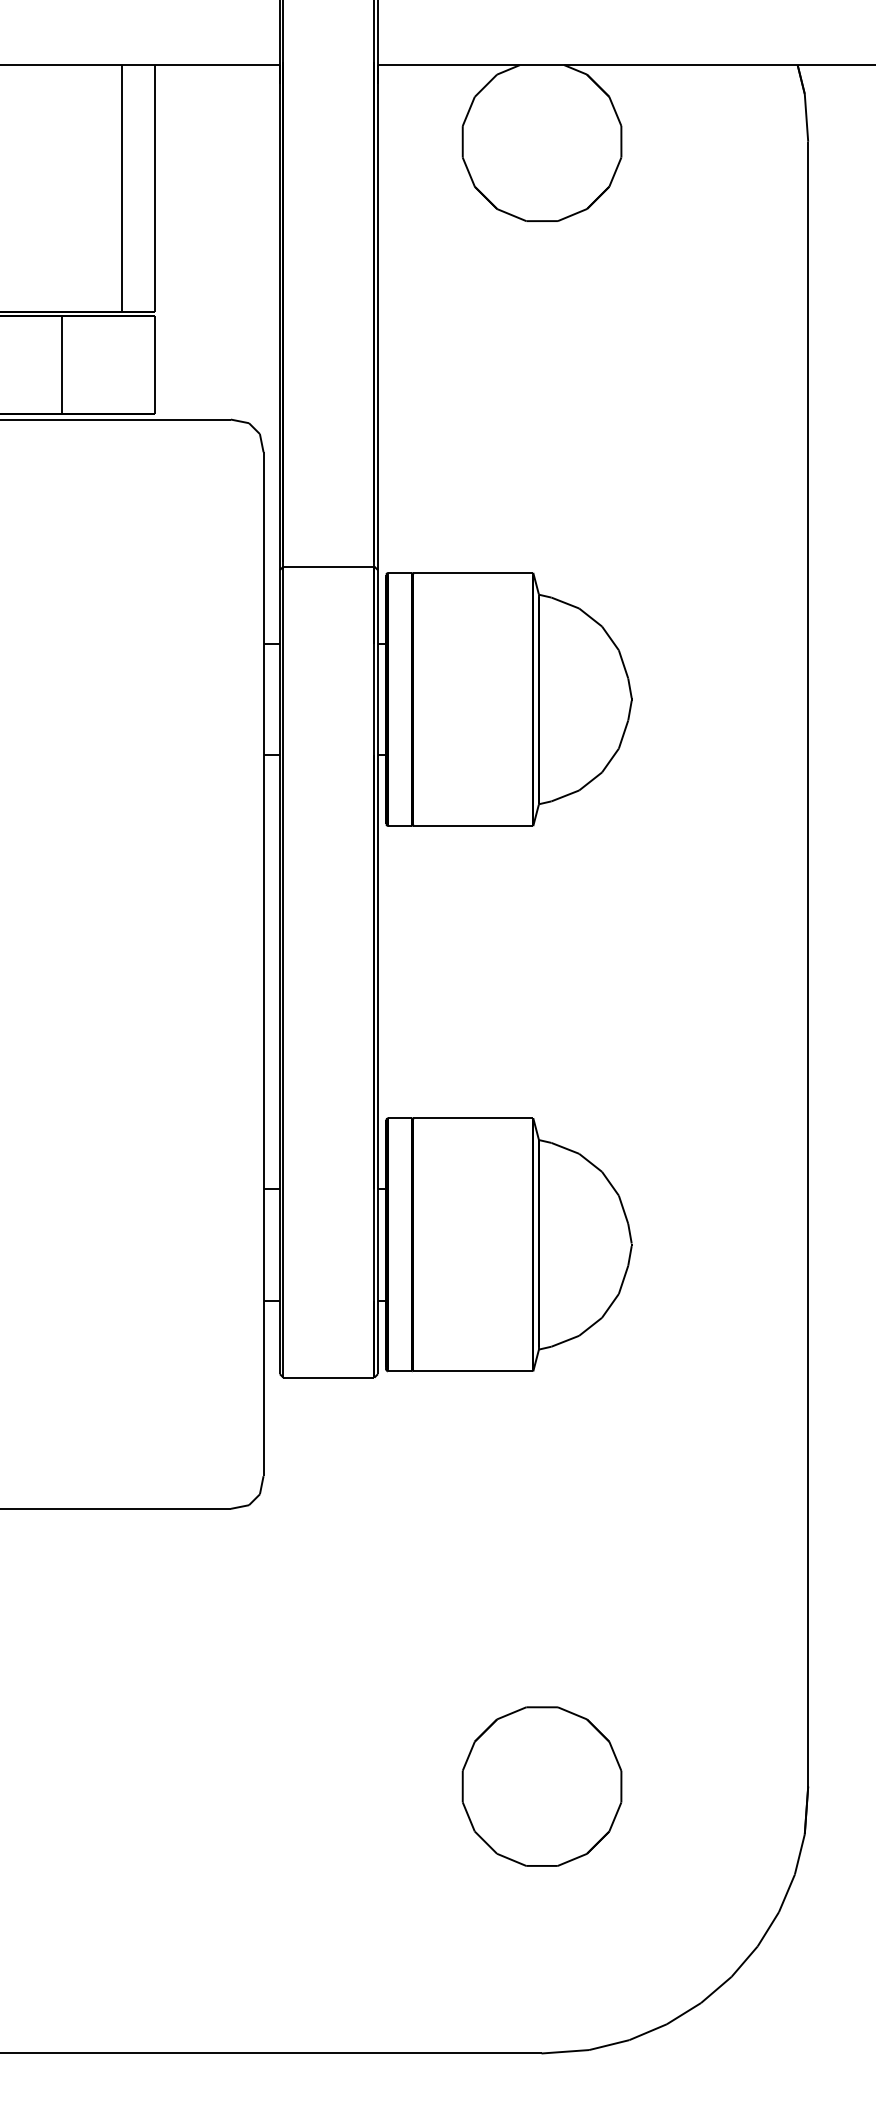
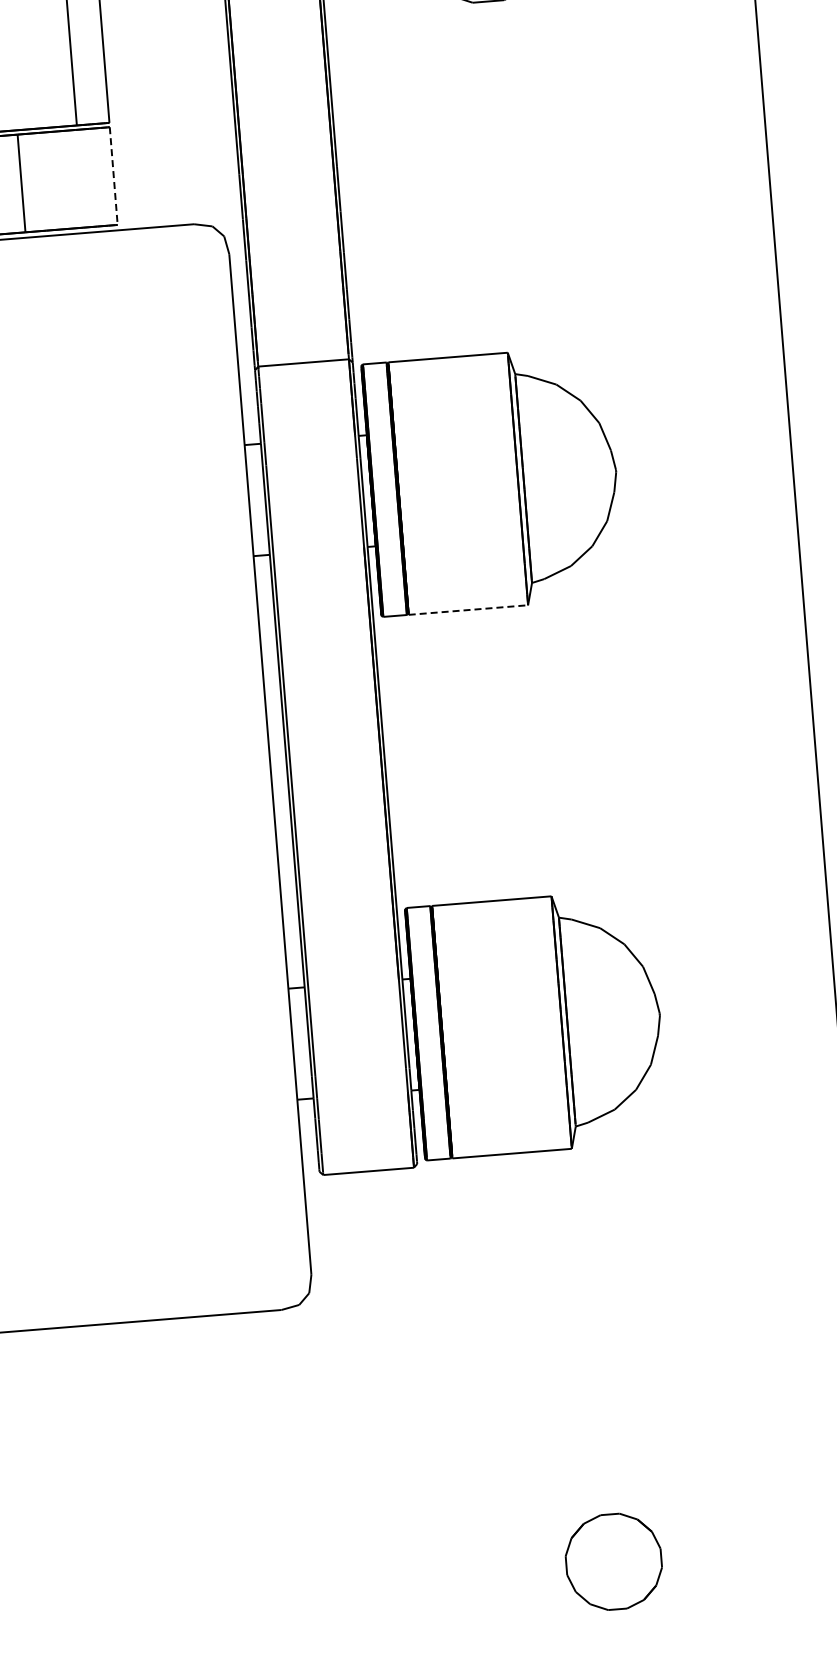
line: (154, 365) -> (113, 176), solid -> dashed
line: (473, 826) -> (468, 610), solid -> dashed
part: (541, 1786) -> (613, 1561), size x0.6

